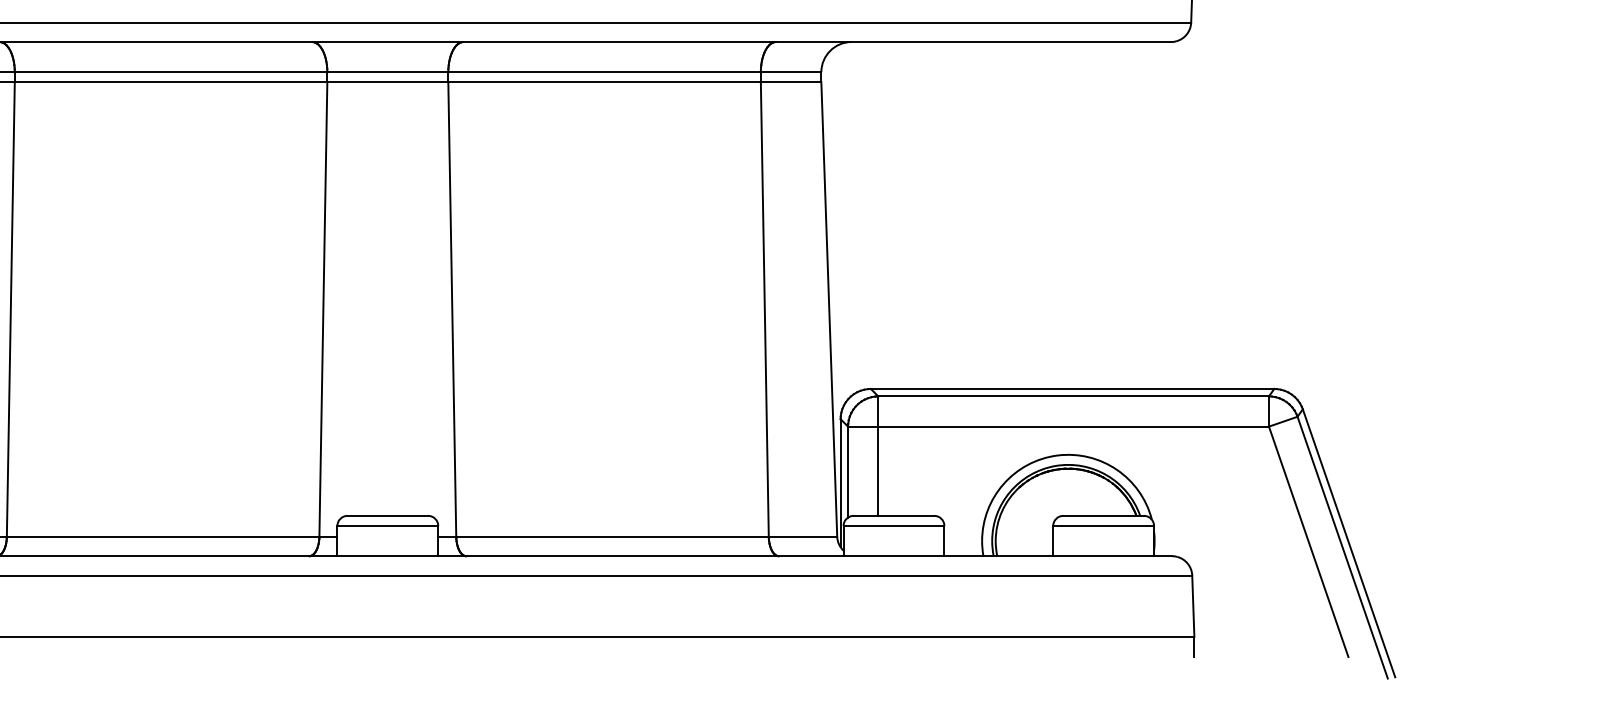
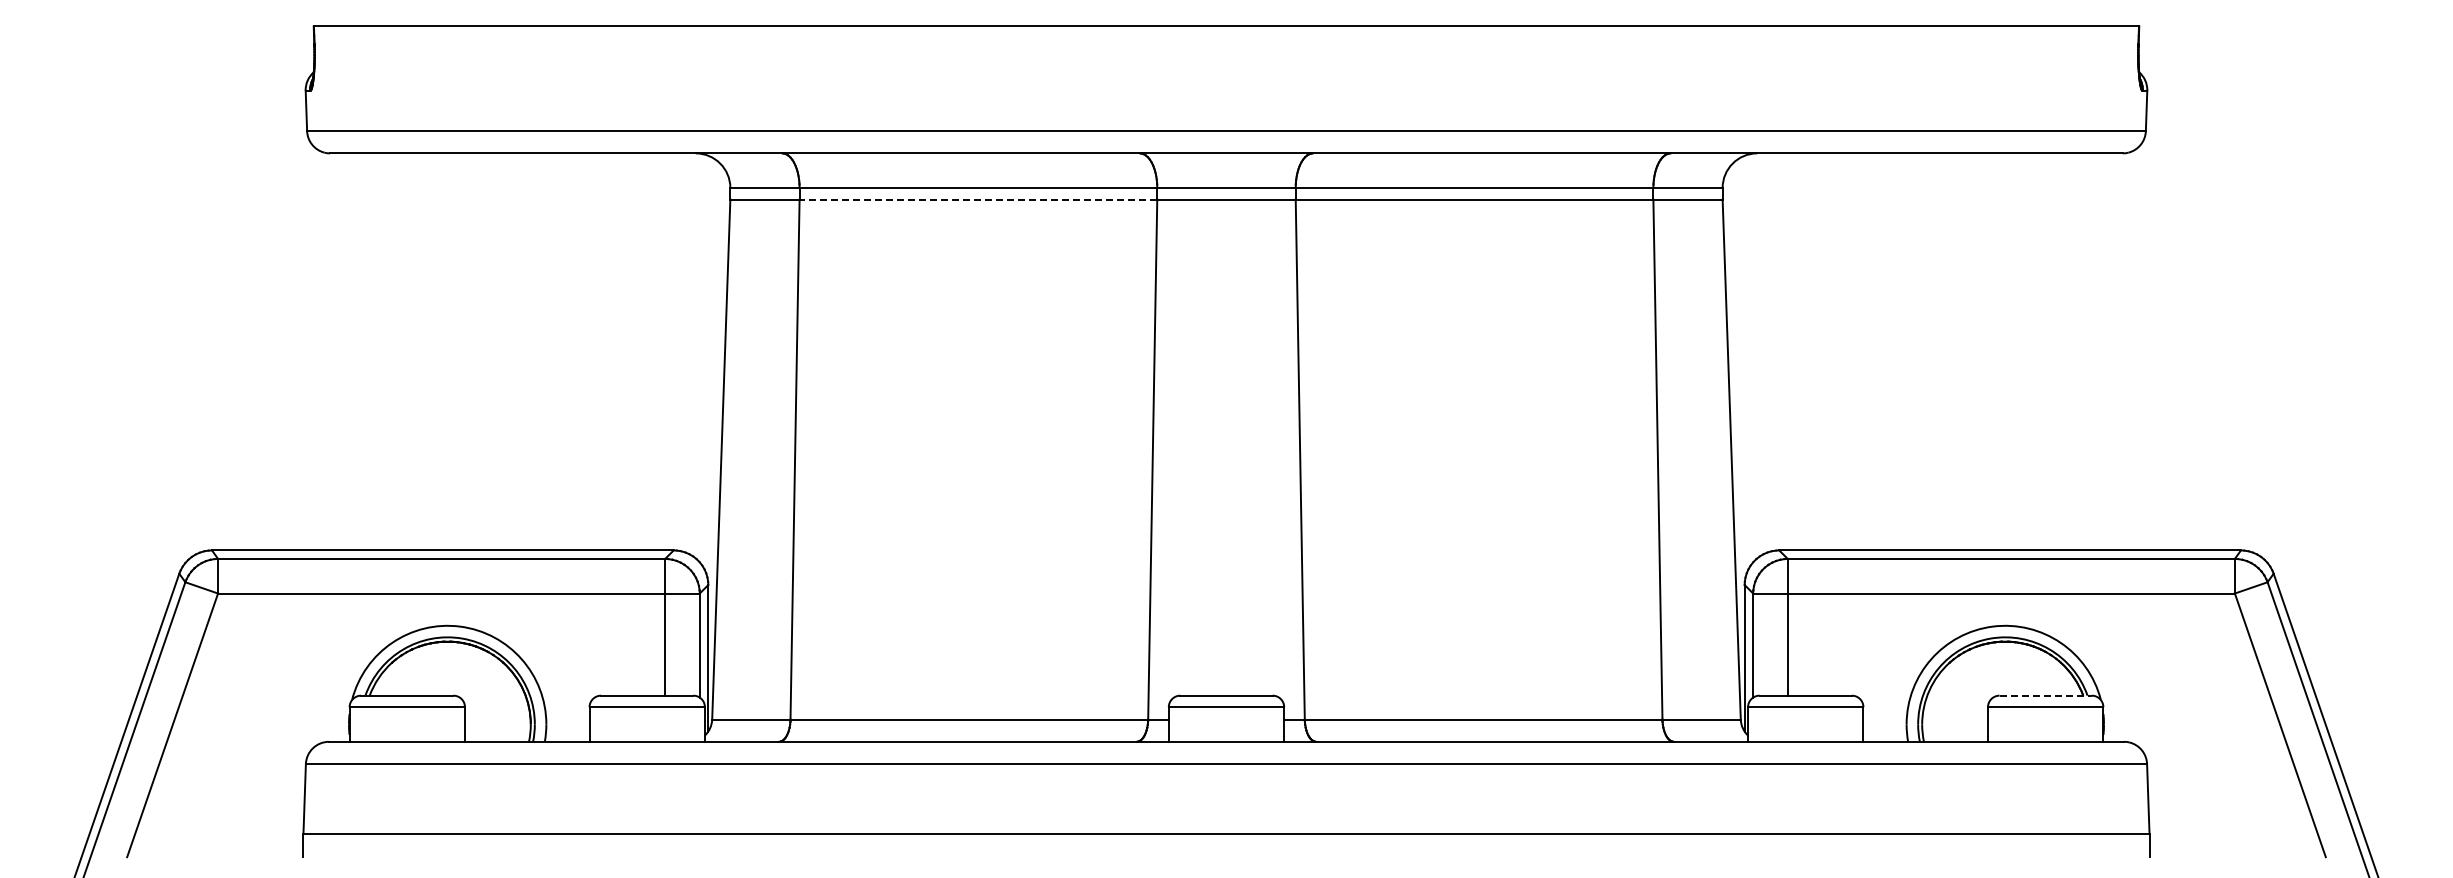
line: (171, 82) -> (978, 199), solid -> dashed
line: (1104, 515) -> (2046, 695), solid -> dashed

